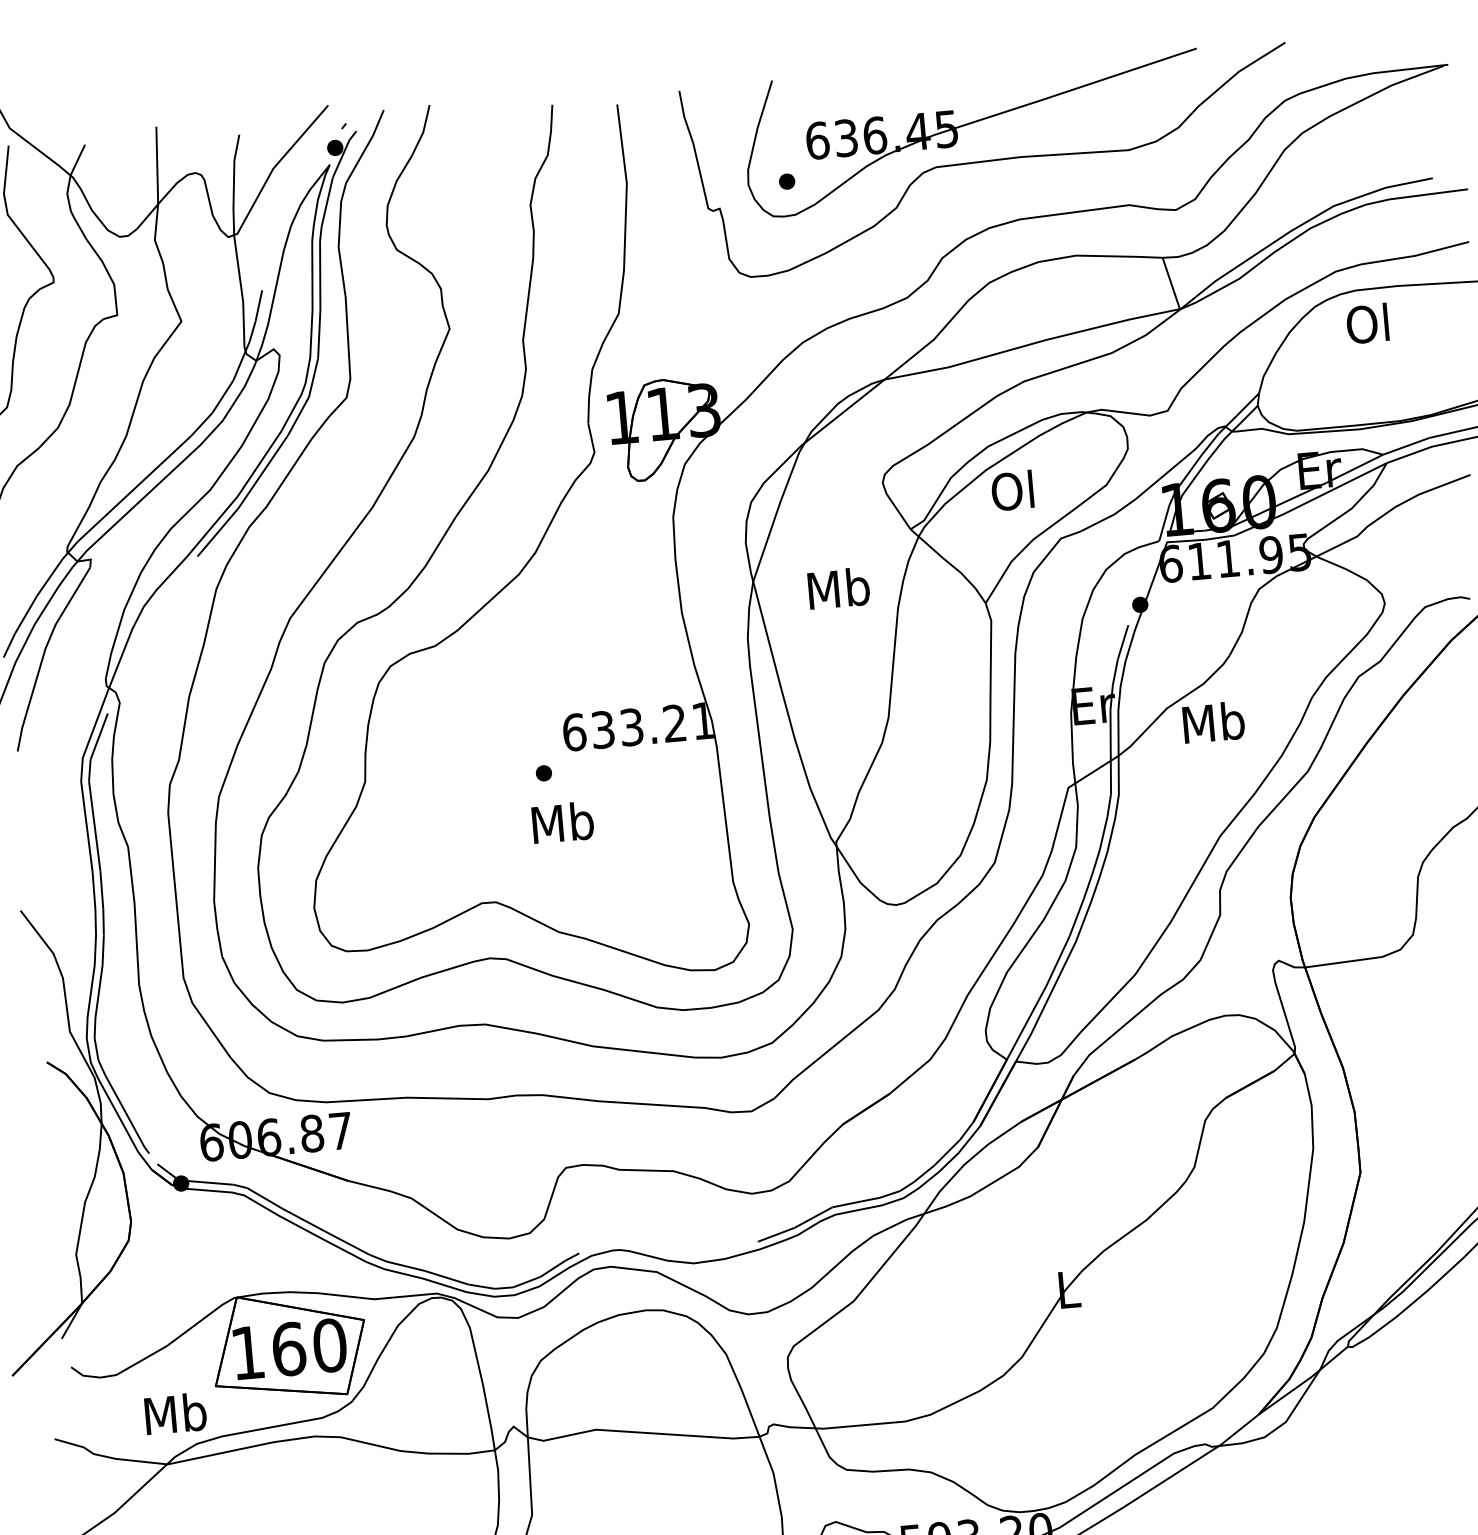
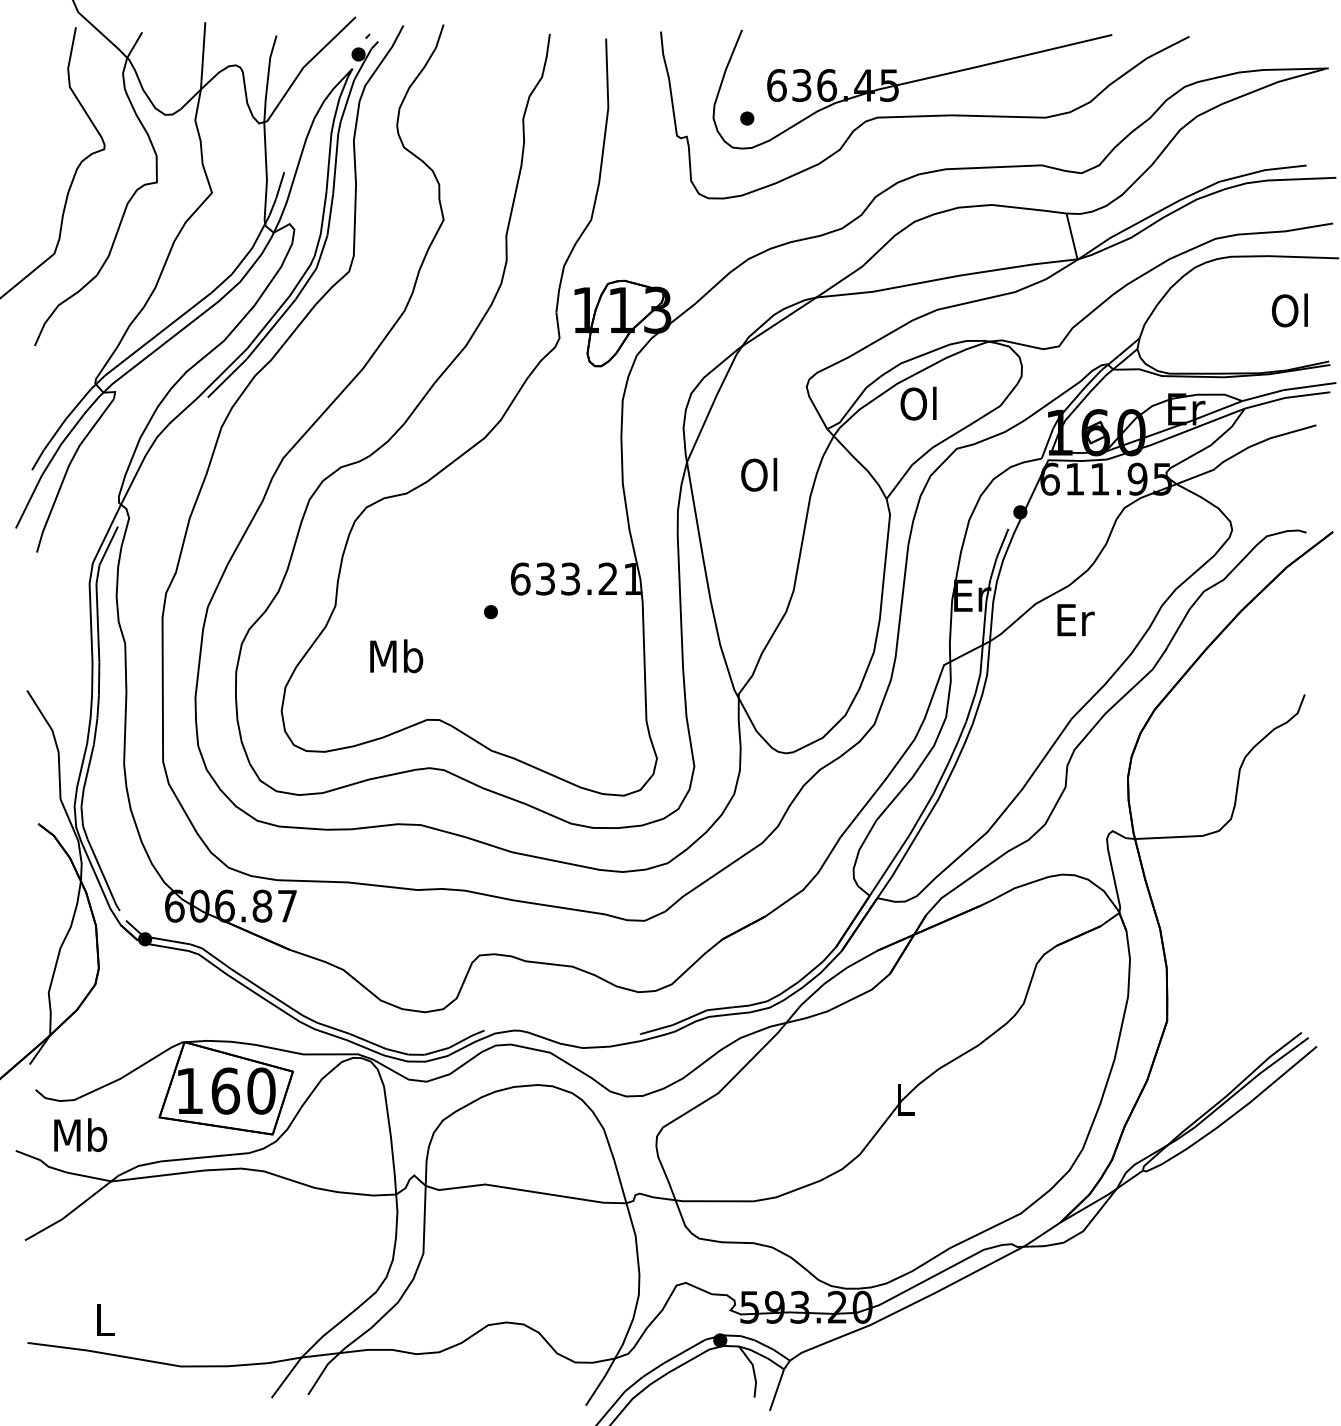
text: (1367, 323) -> (1289, 310), moved
text: (838, 588) -> (760, 474), Mb -> Ol
text: (1213, 722) -> (1074, 619), Mb -> Er
text: (562, 822) -> (396, 656), moved
text: (175, 1414) -> (80, 1135), moved

